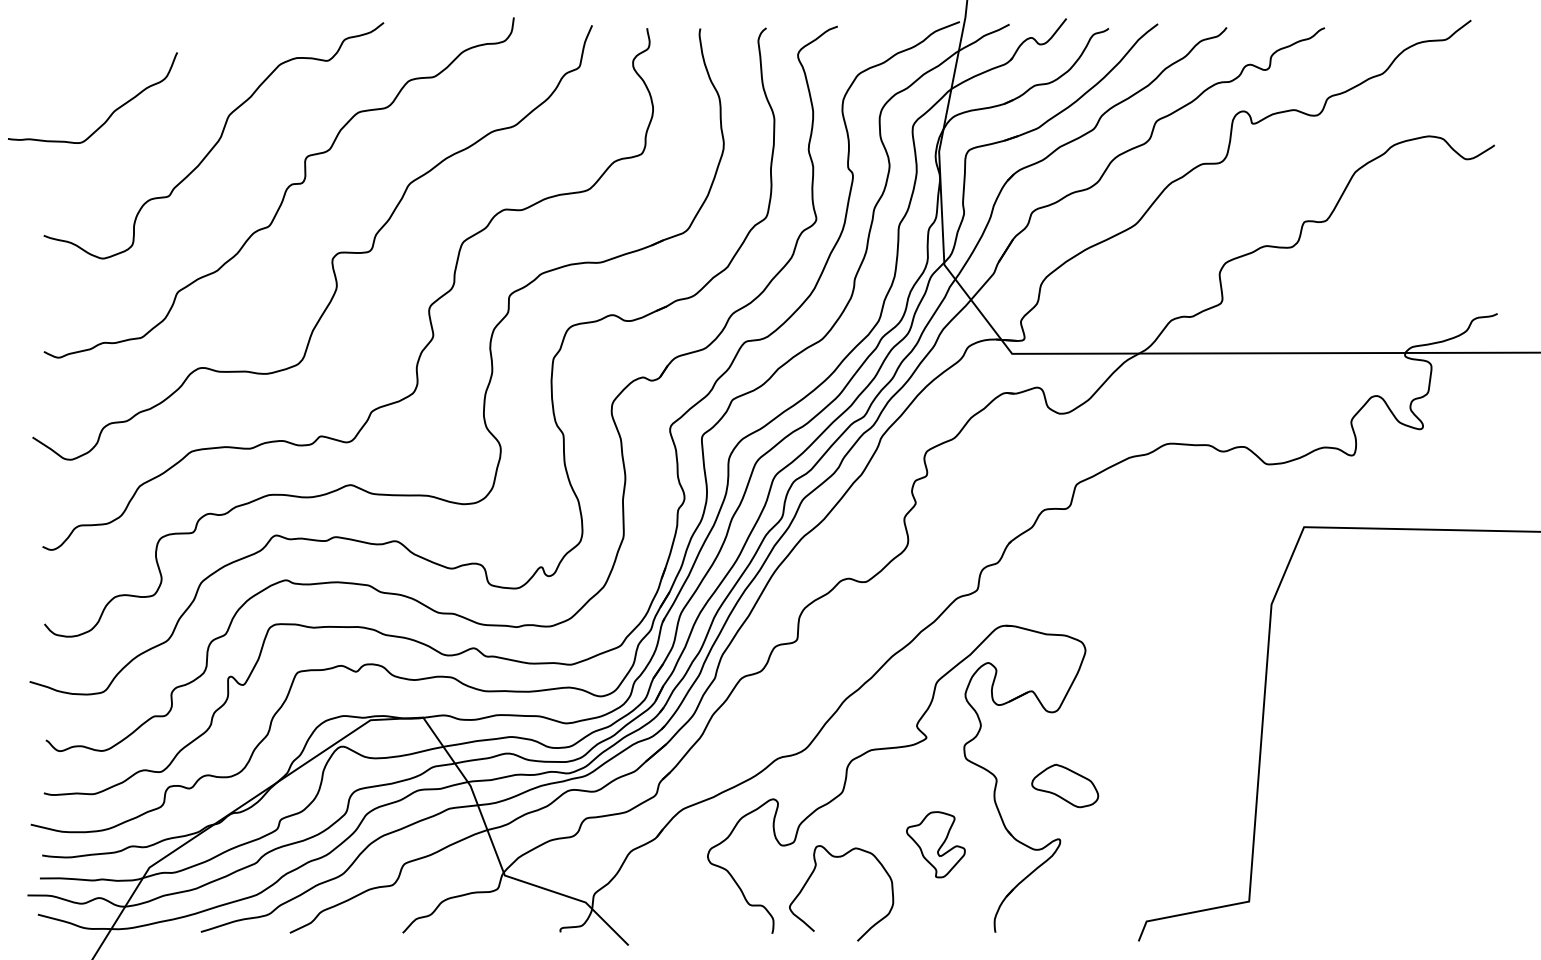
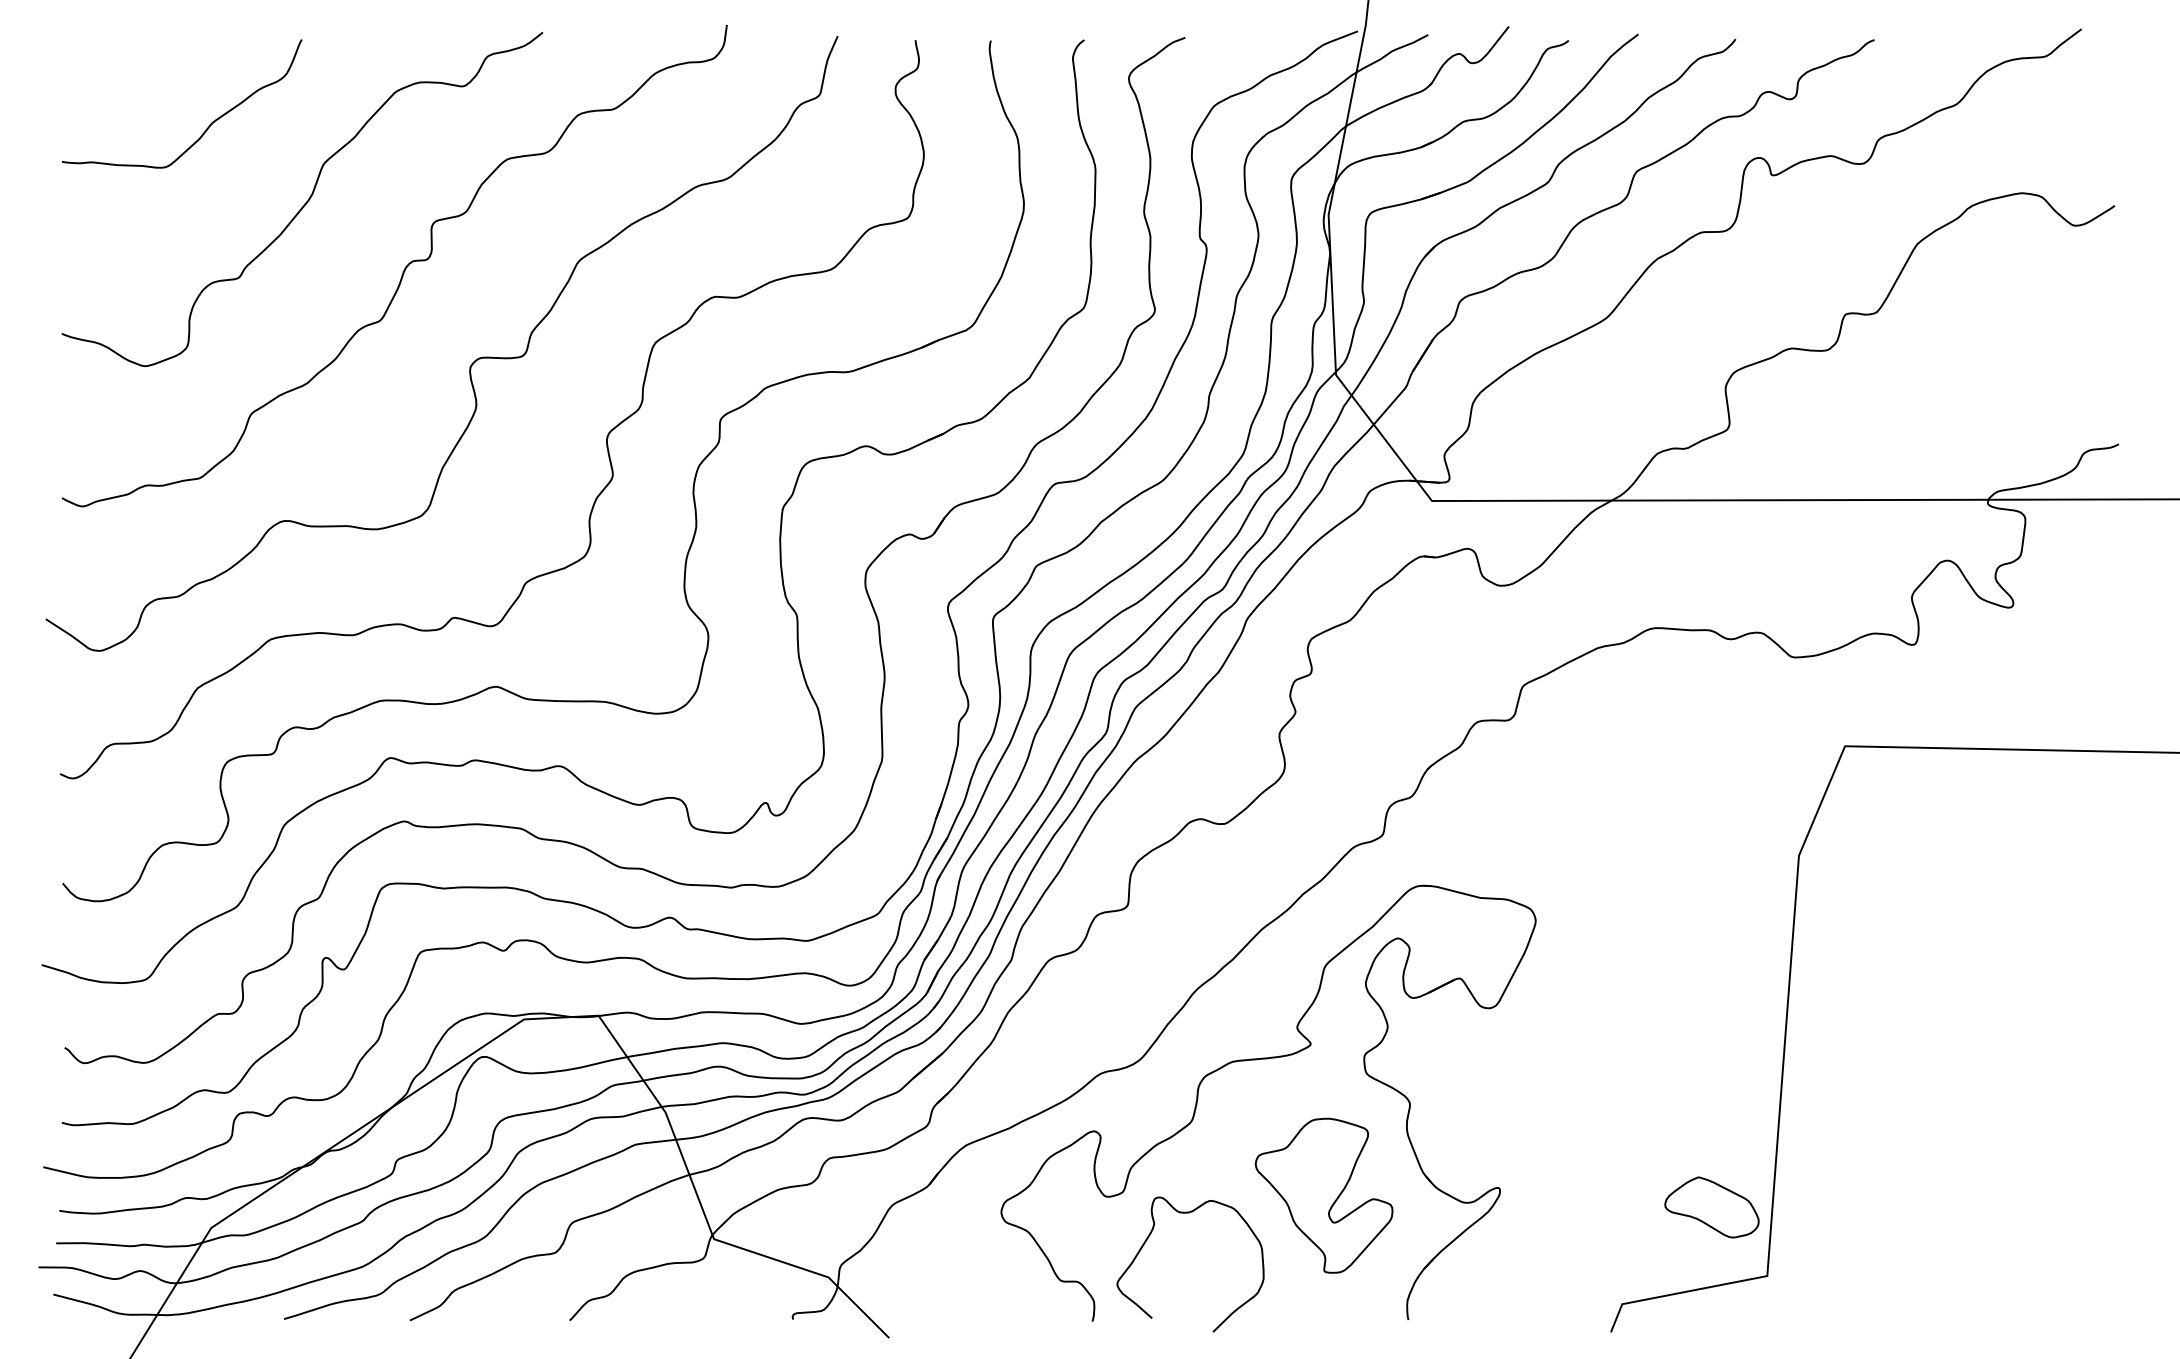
curve: (112, 112) -> (209, 124), moved
part: (1064, 786) -> (1711, 1207), moved
part: (935, 844) -> (1323, 1195), size x1.67

